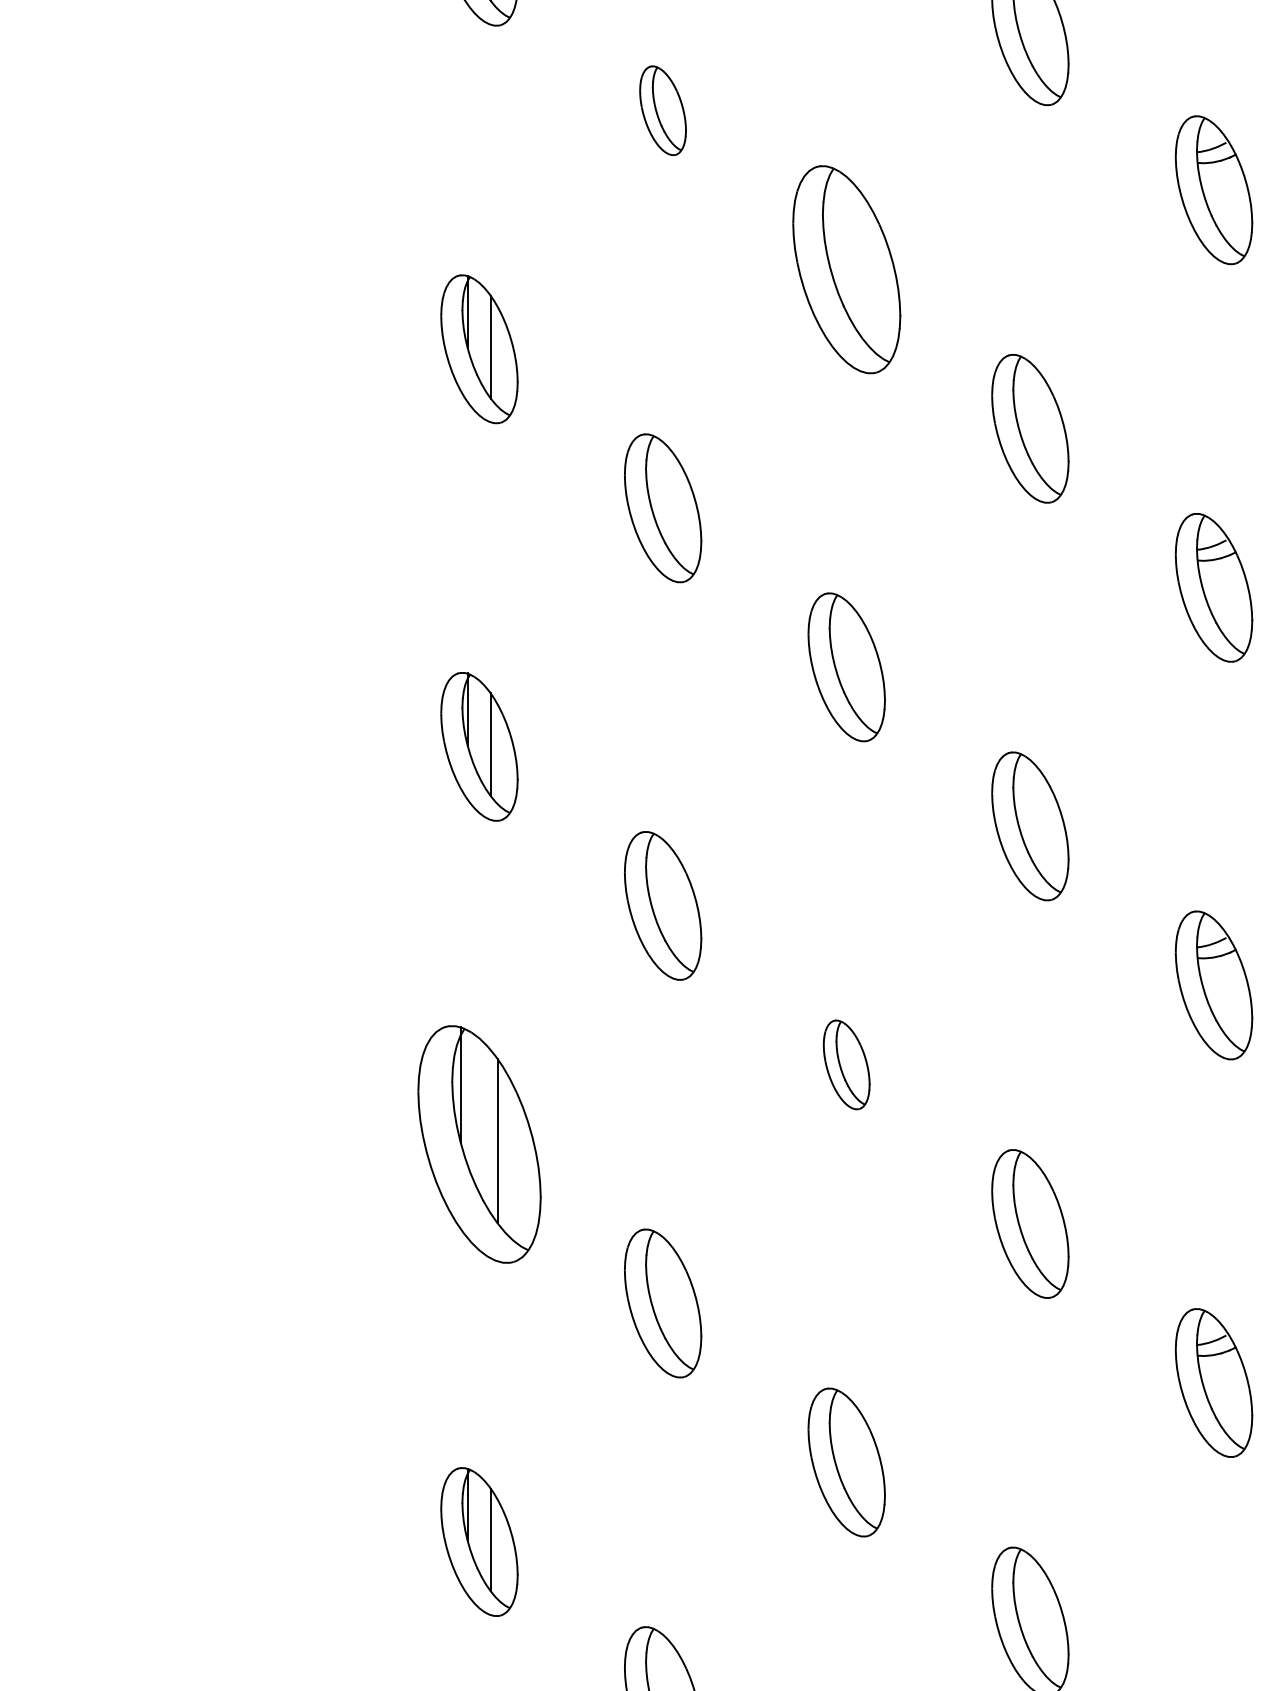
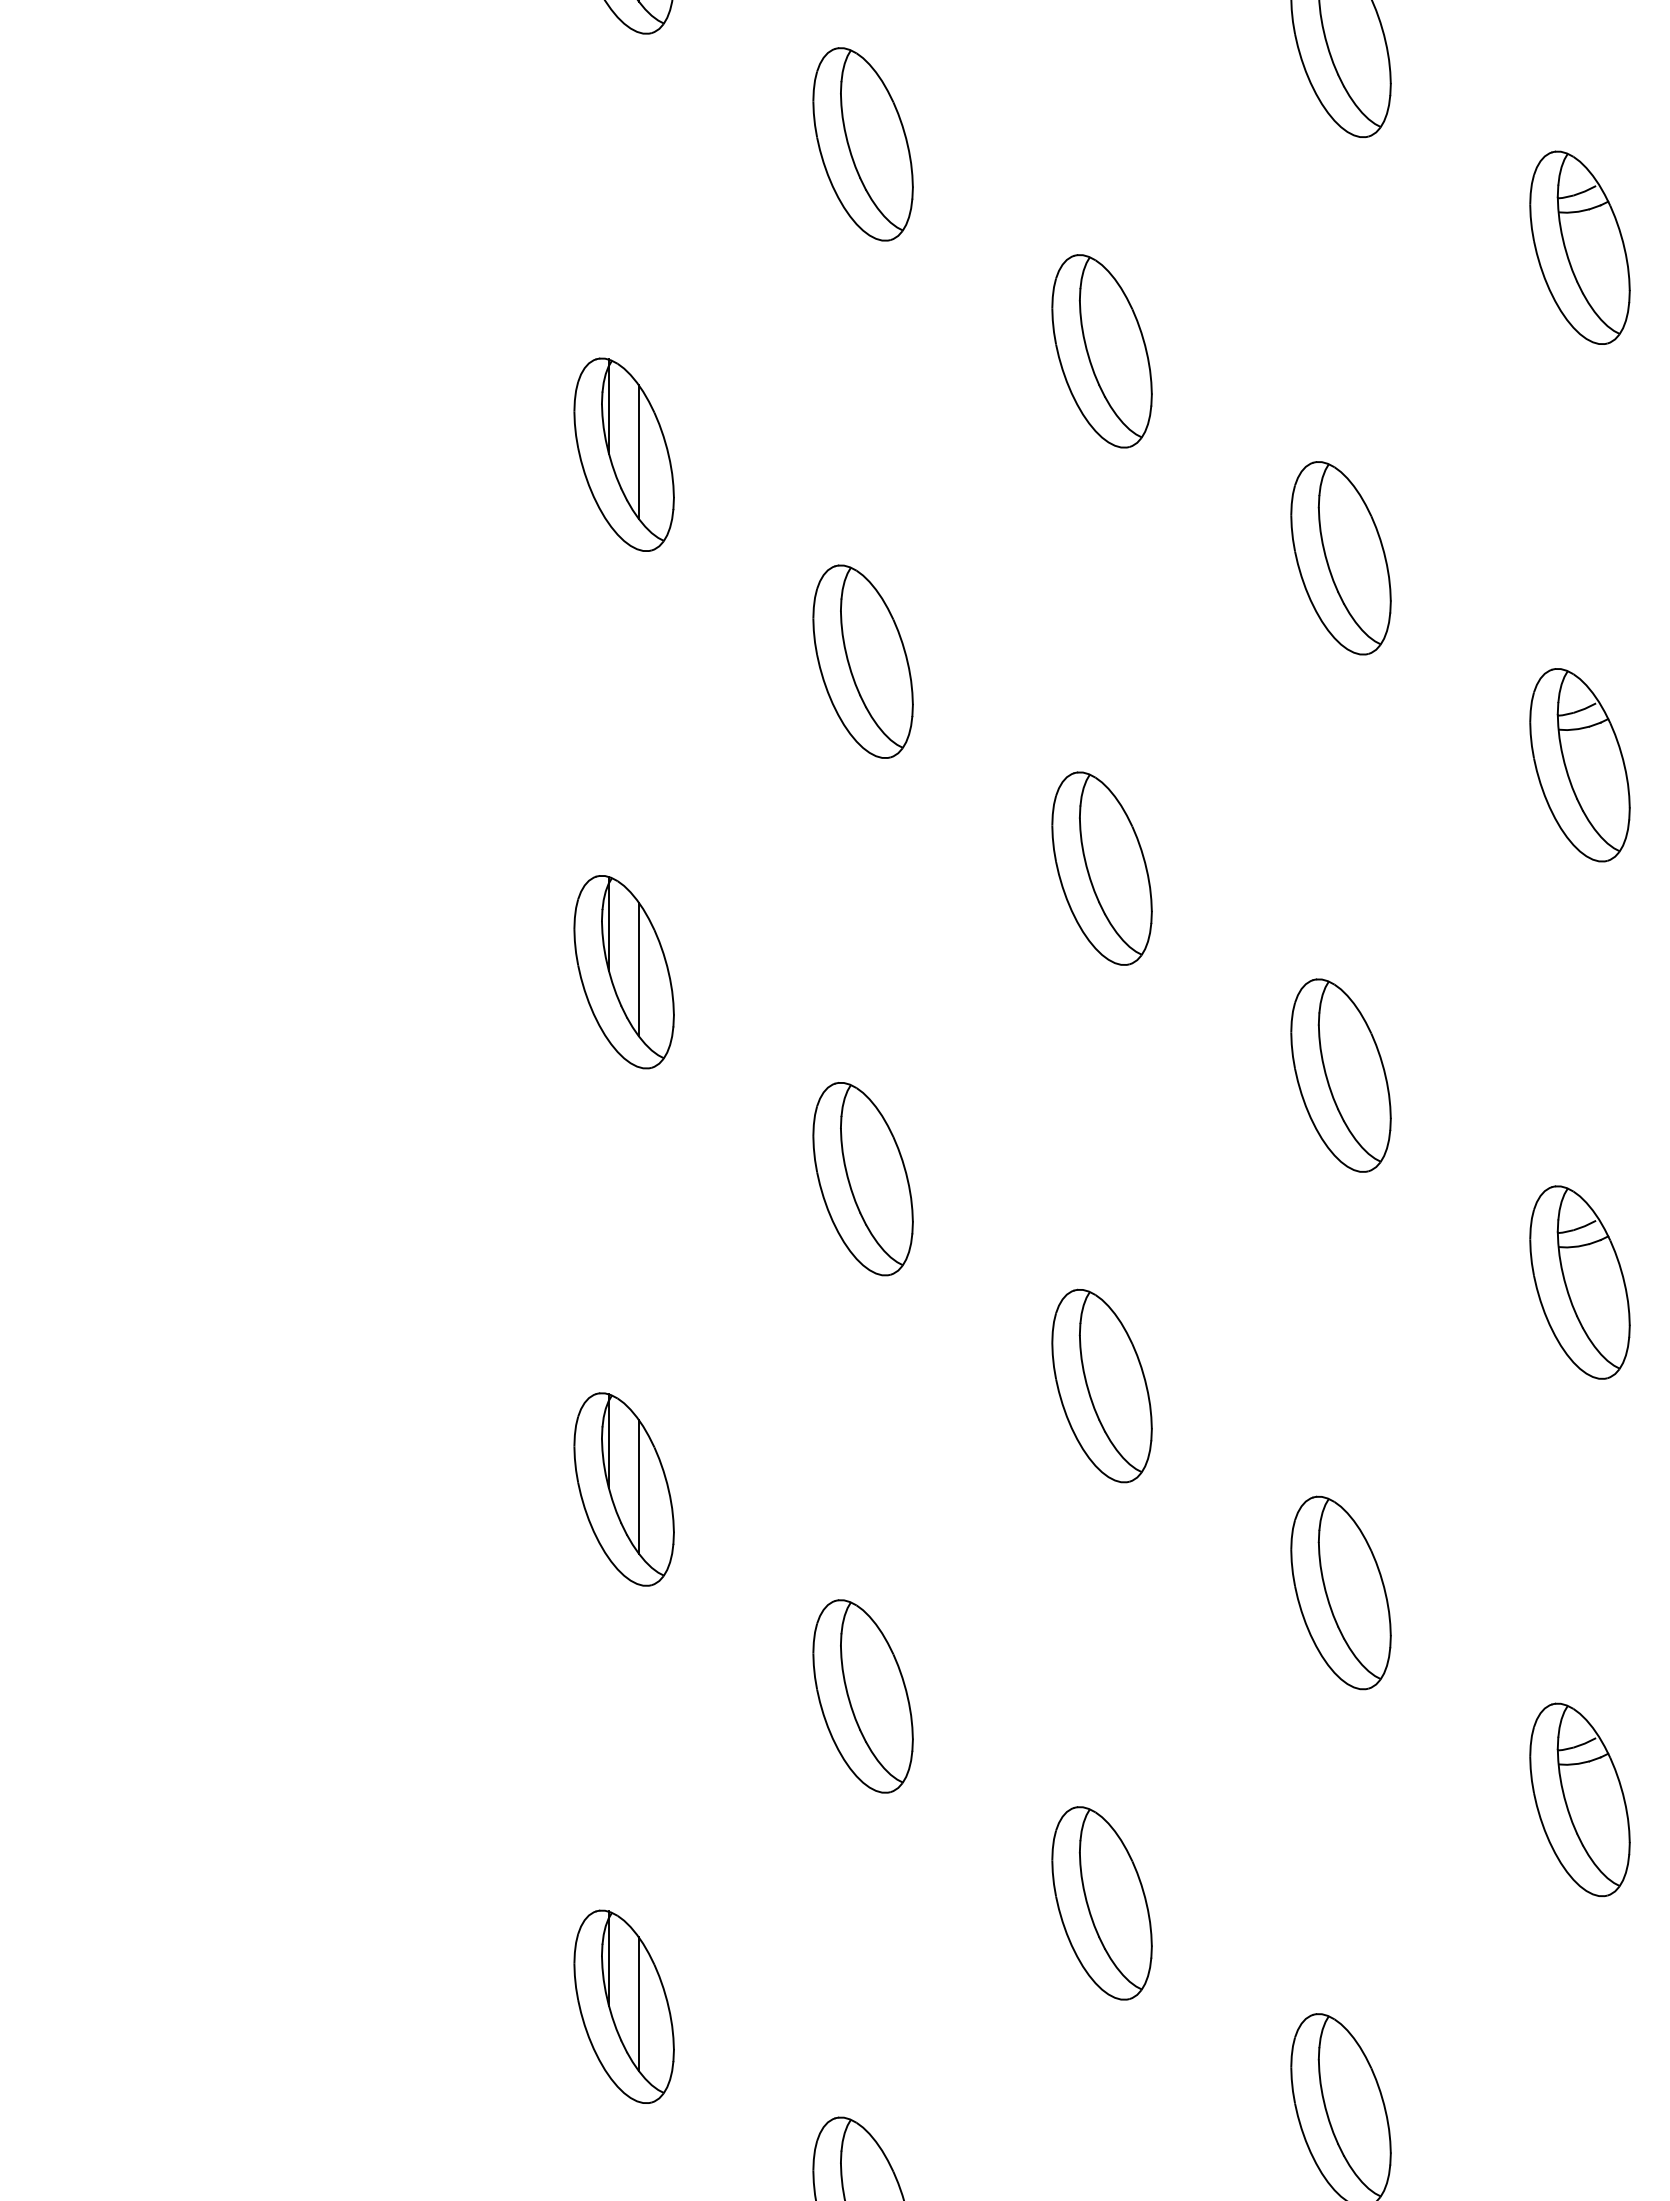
part: (662, 110) -> (862, 144), size x1.67
part: (846, 269) -> (1101, 351), size x0.71
part: (846, 1064) -> (1101, 1385), size x1.67
part: (478, 1144) -> (623, 1489), size x0.62

